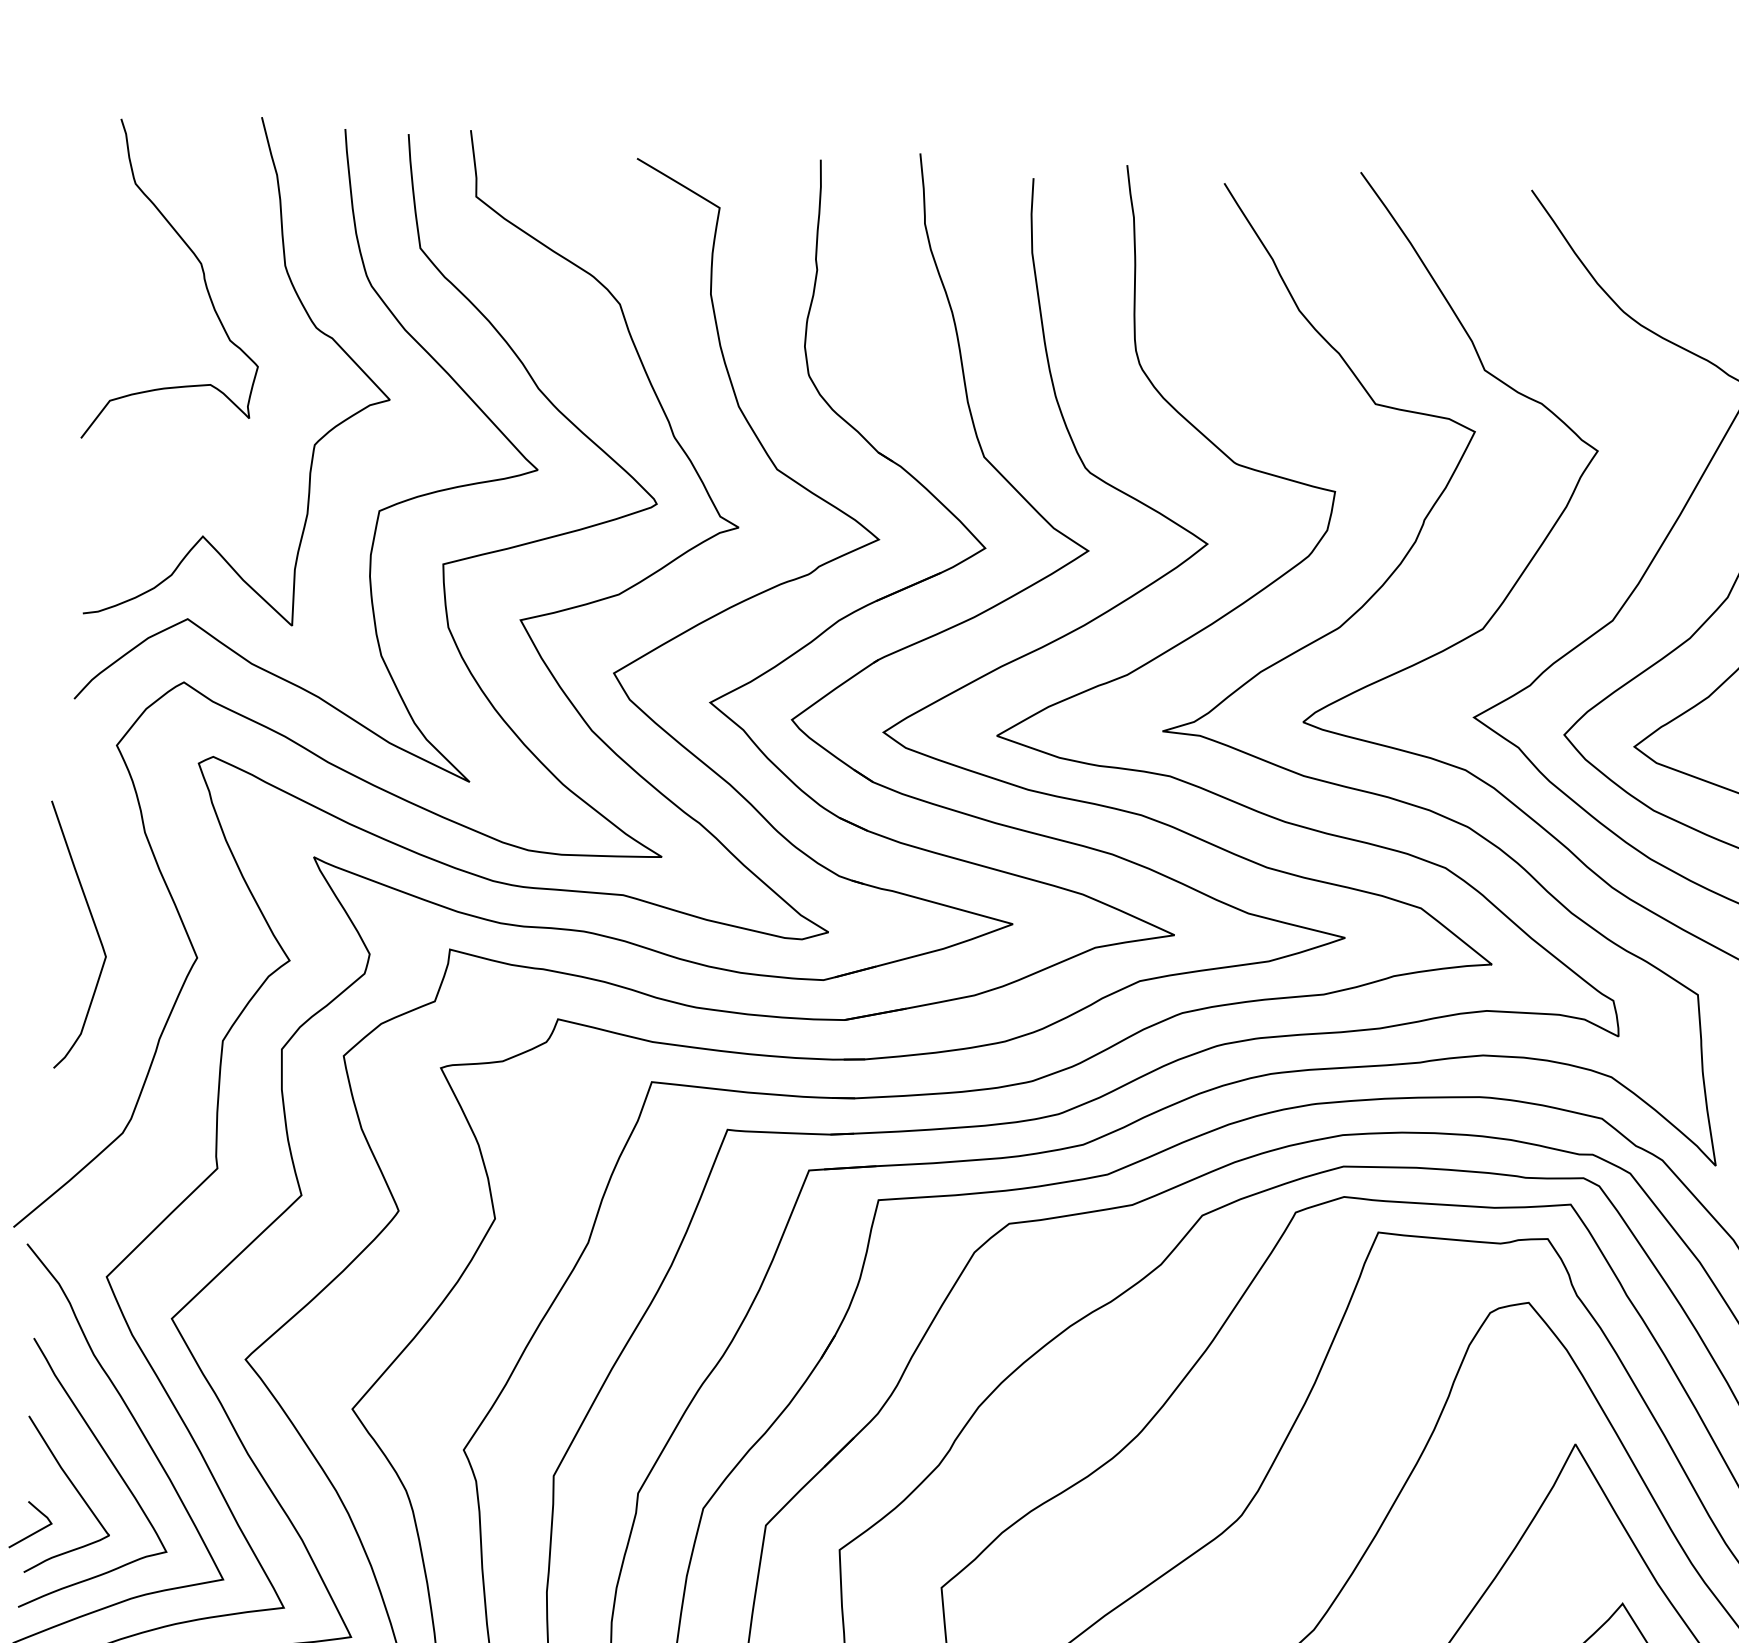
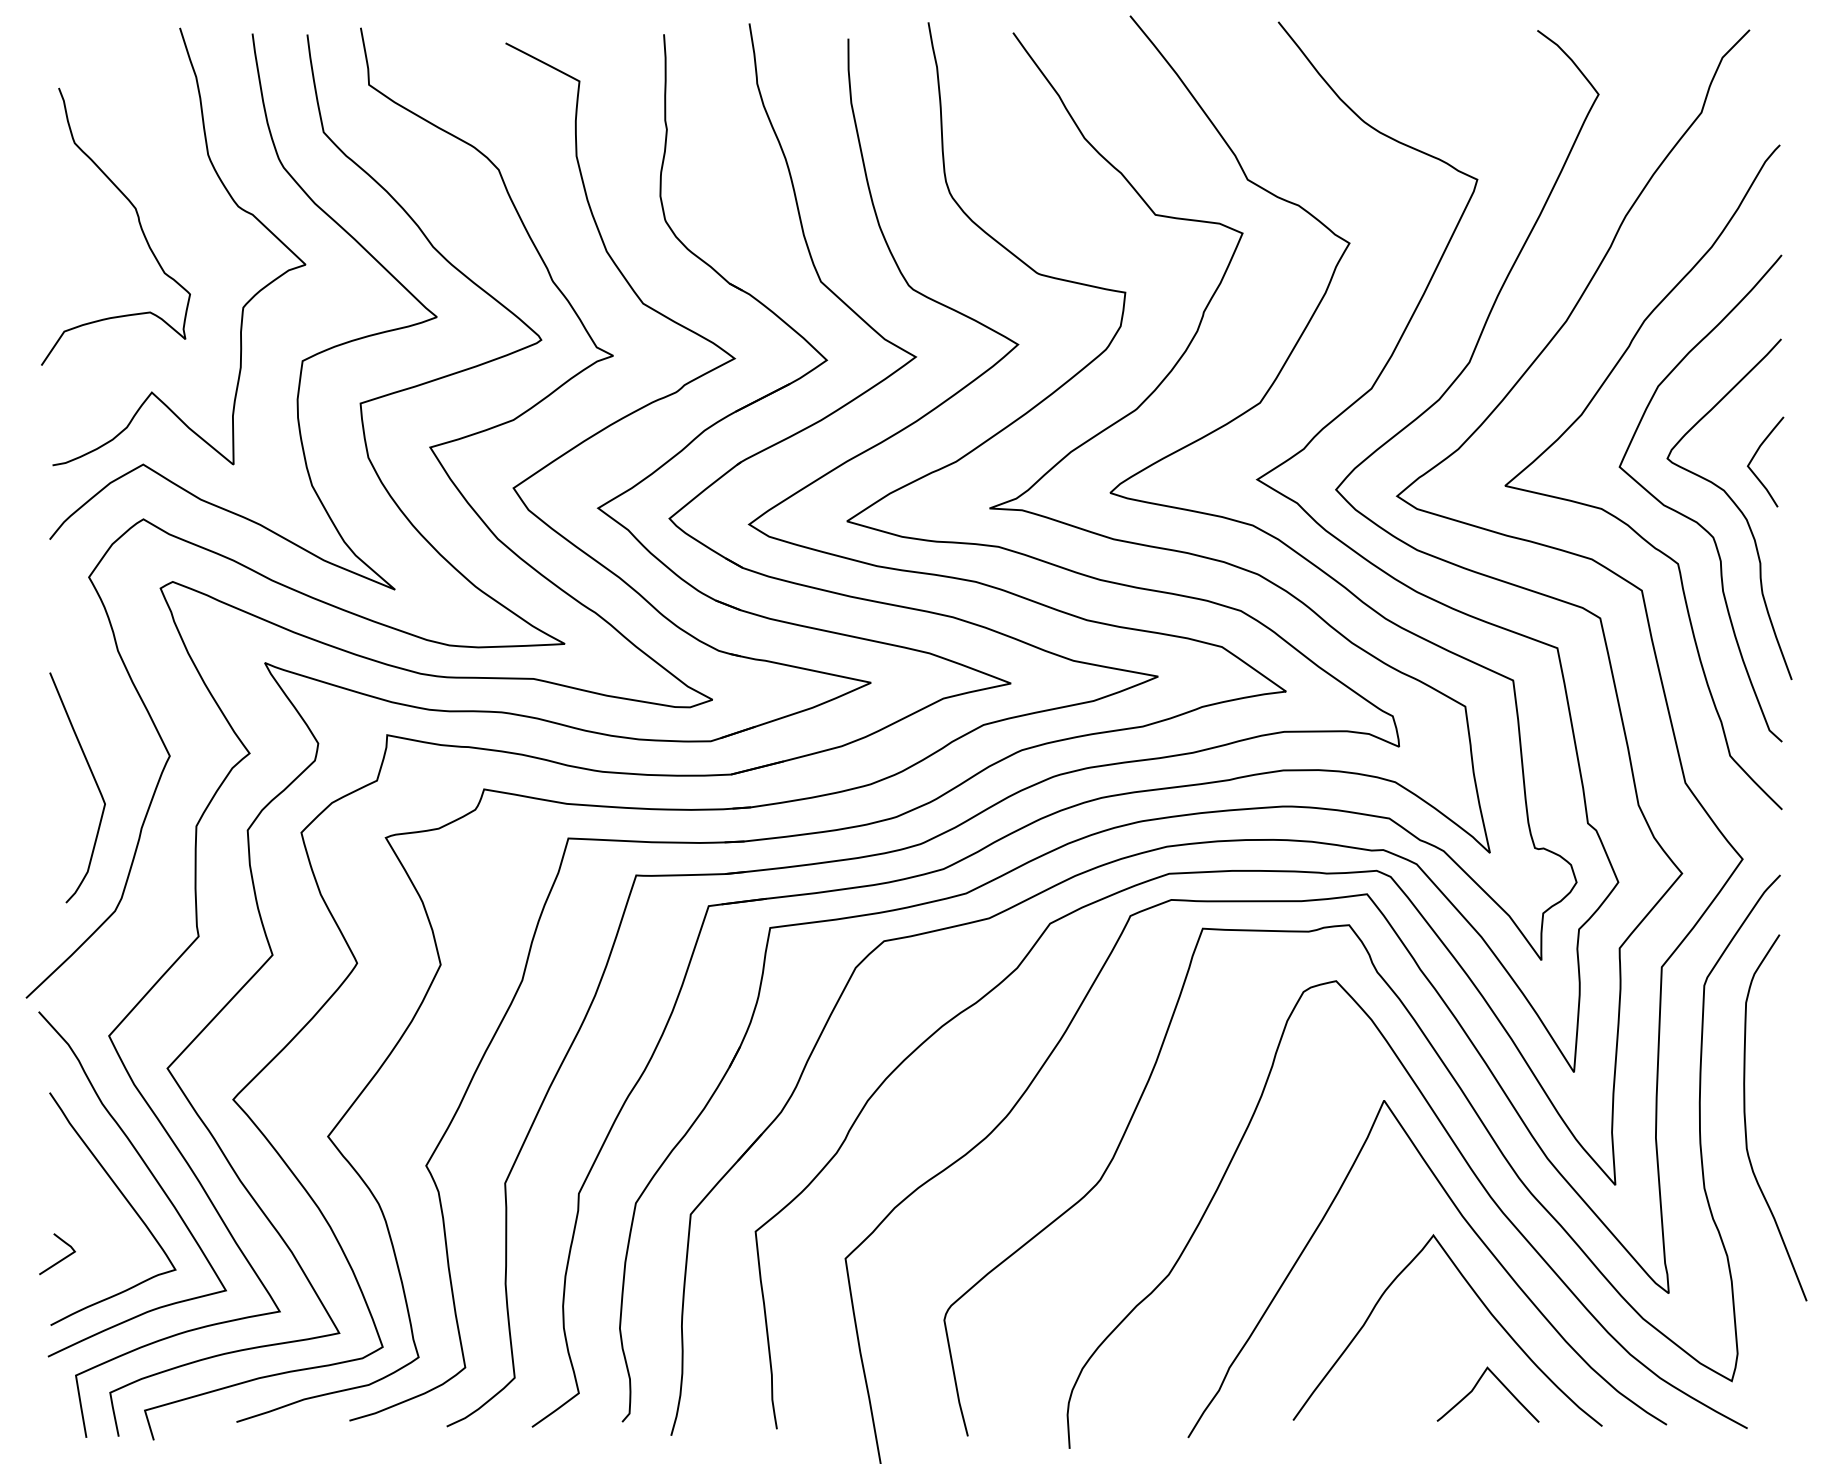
curve: (203, 280) -> (138, 222), moved
curve: (94, 927) -> (93, 779), moved
curve: (75, 1490) -> (93, 1221), removed

